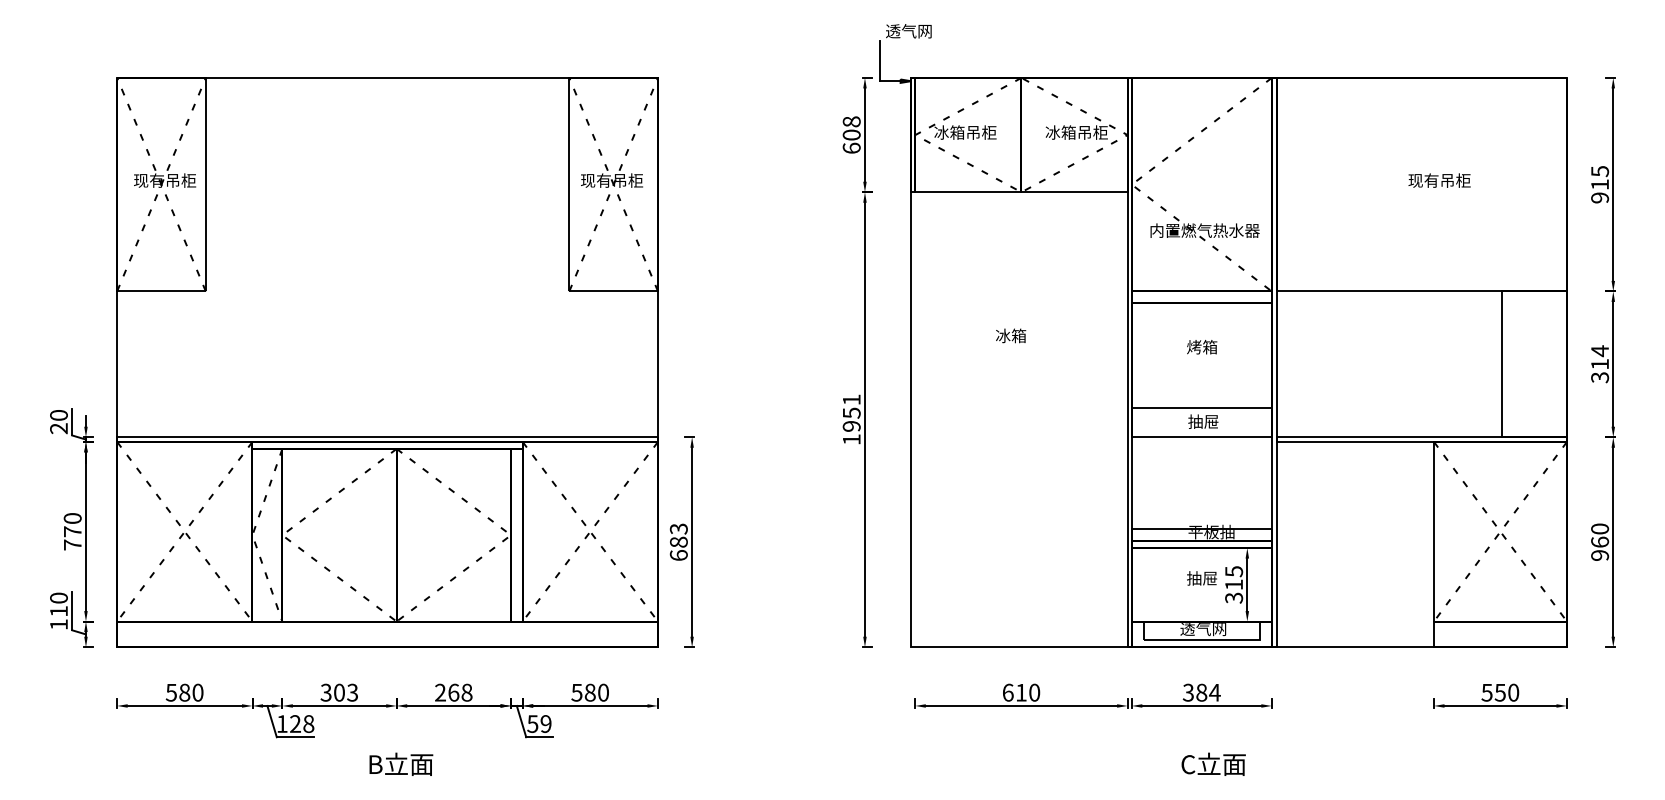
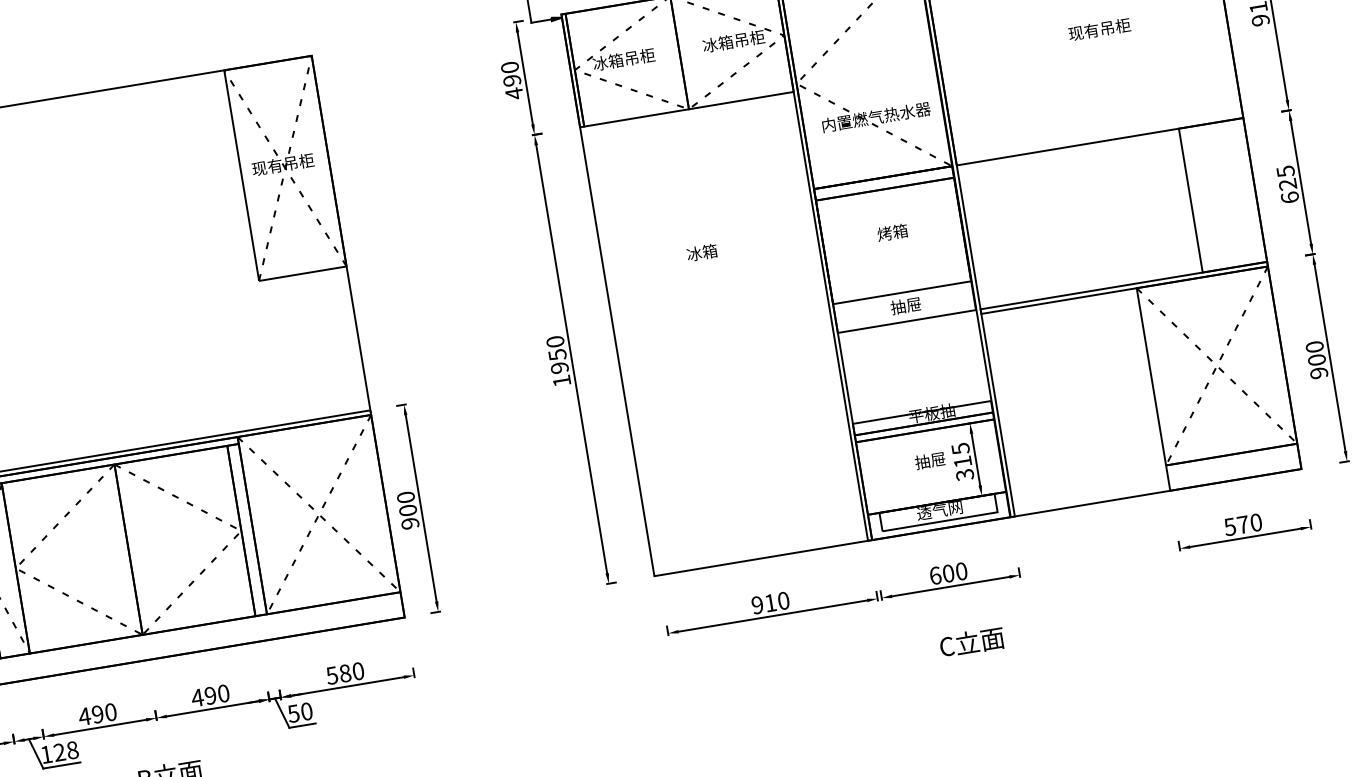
text: (851, 135) -> (512, 81), 608 -> 490
text: (1600, 364) -> (1288, 184), 314 -> 625
text: (851, 399) -> (555, 341), 1951 -> 1950
text: (678, 541) -> (407, 509), 683 -> 900
text: (1599, 541) -> (1316, 359), 960 -> 900
text: (339, 692) -> (97, 714), 303 -> 490
text: (453, 692) -> (210, 695), 268 -> 490
text: (1007, 692) -> (756, 605), 610 -> 910
text: (1201, 692) -> (948, 573), 384 -> 600
text: (1499, 692) -> (1242, 524), 550 -> 570
text: (545, 723) -> (306, 711), 59 -> 50

